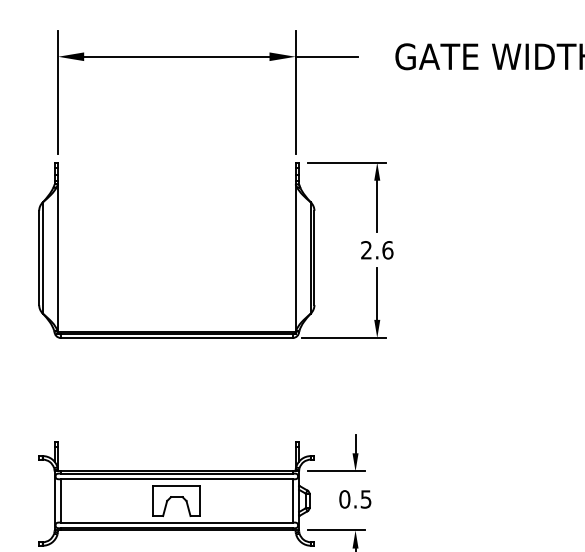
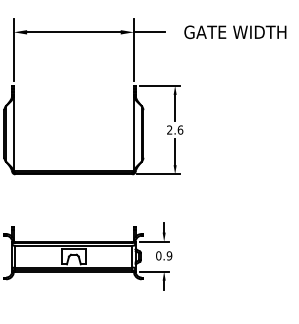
text: (366, 498) -> (169, 255), 0.5 -> 0.9

